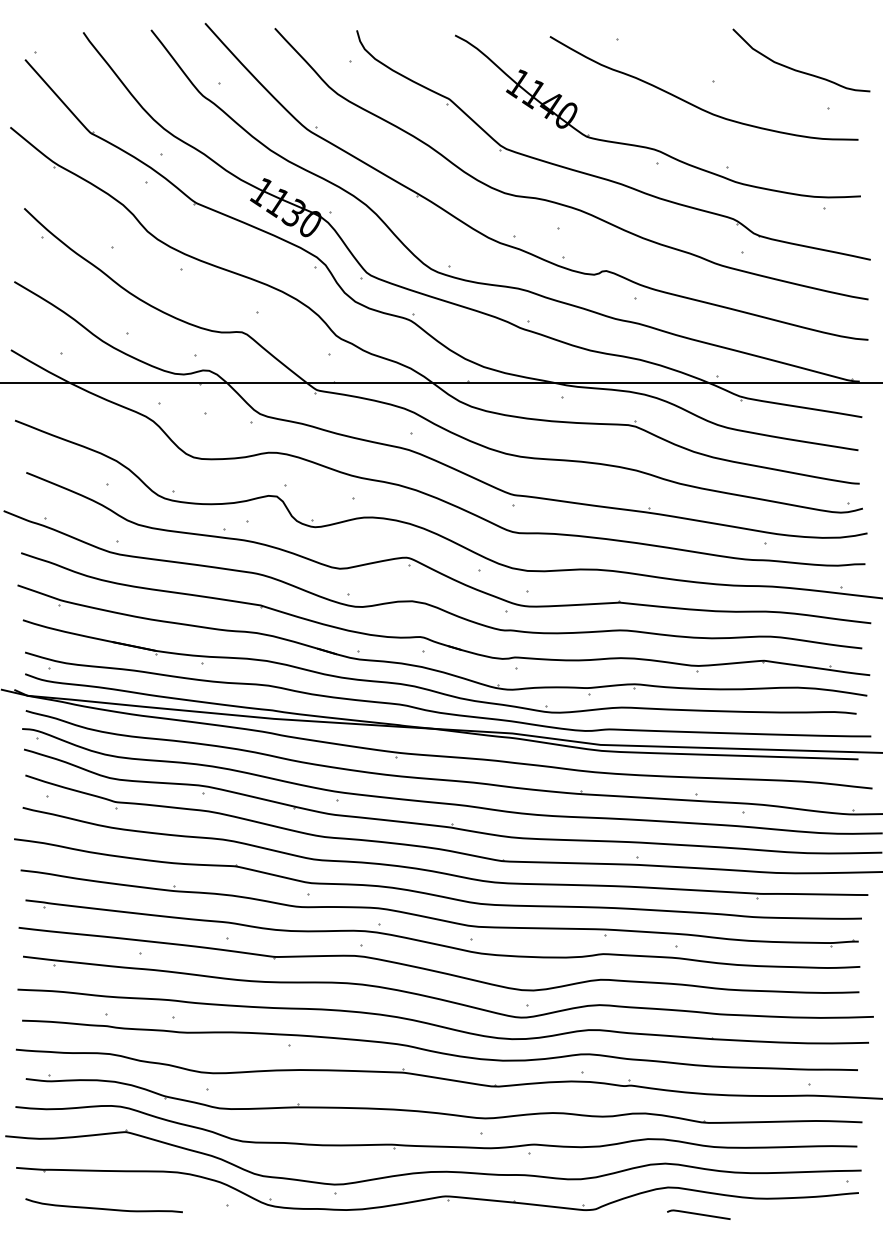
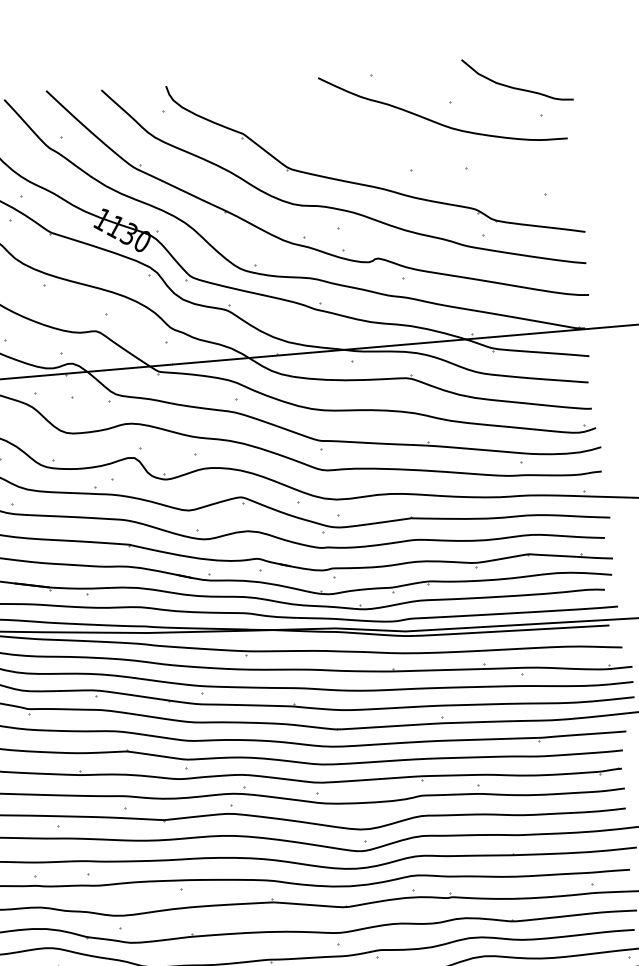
part: (651, 147) -> (405, 158), removed

